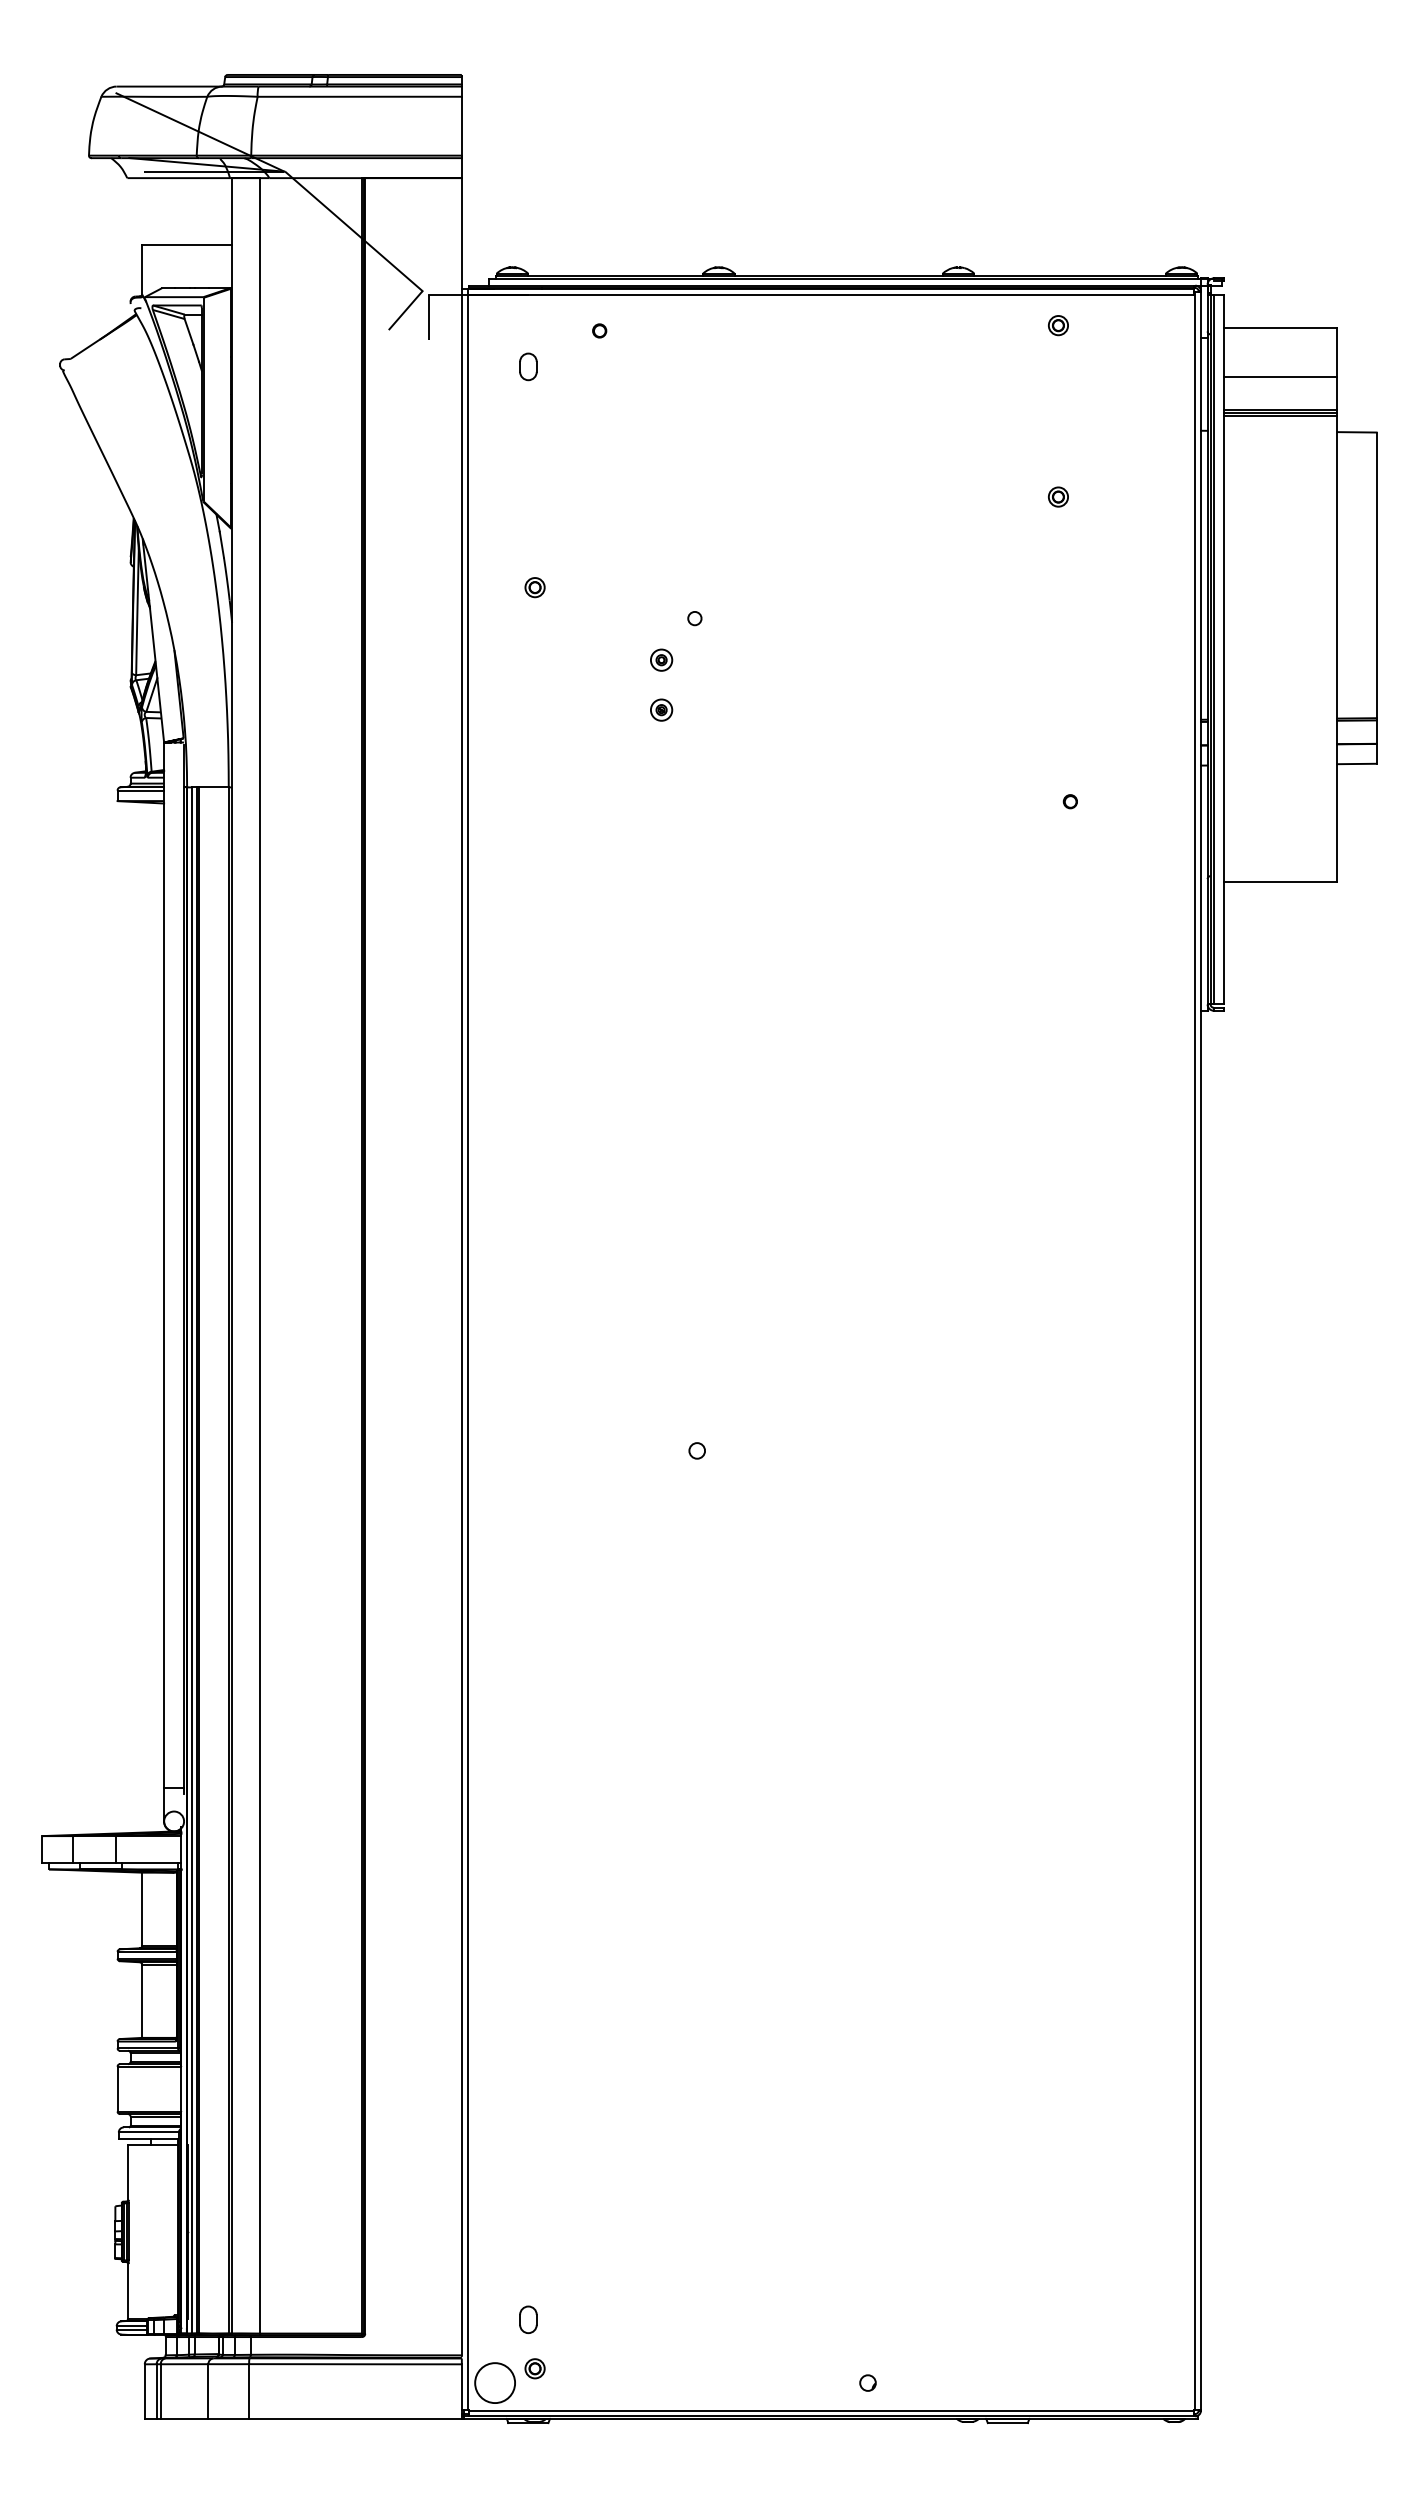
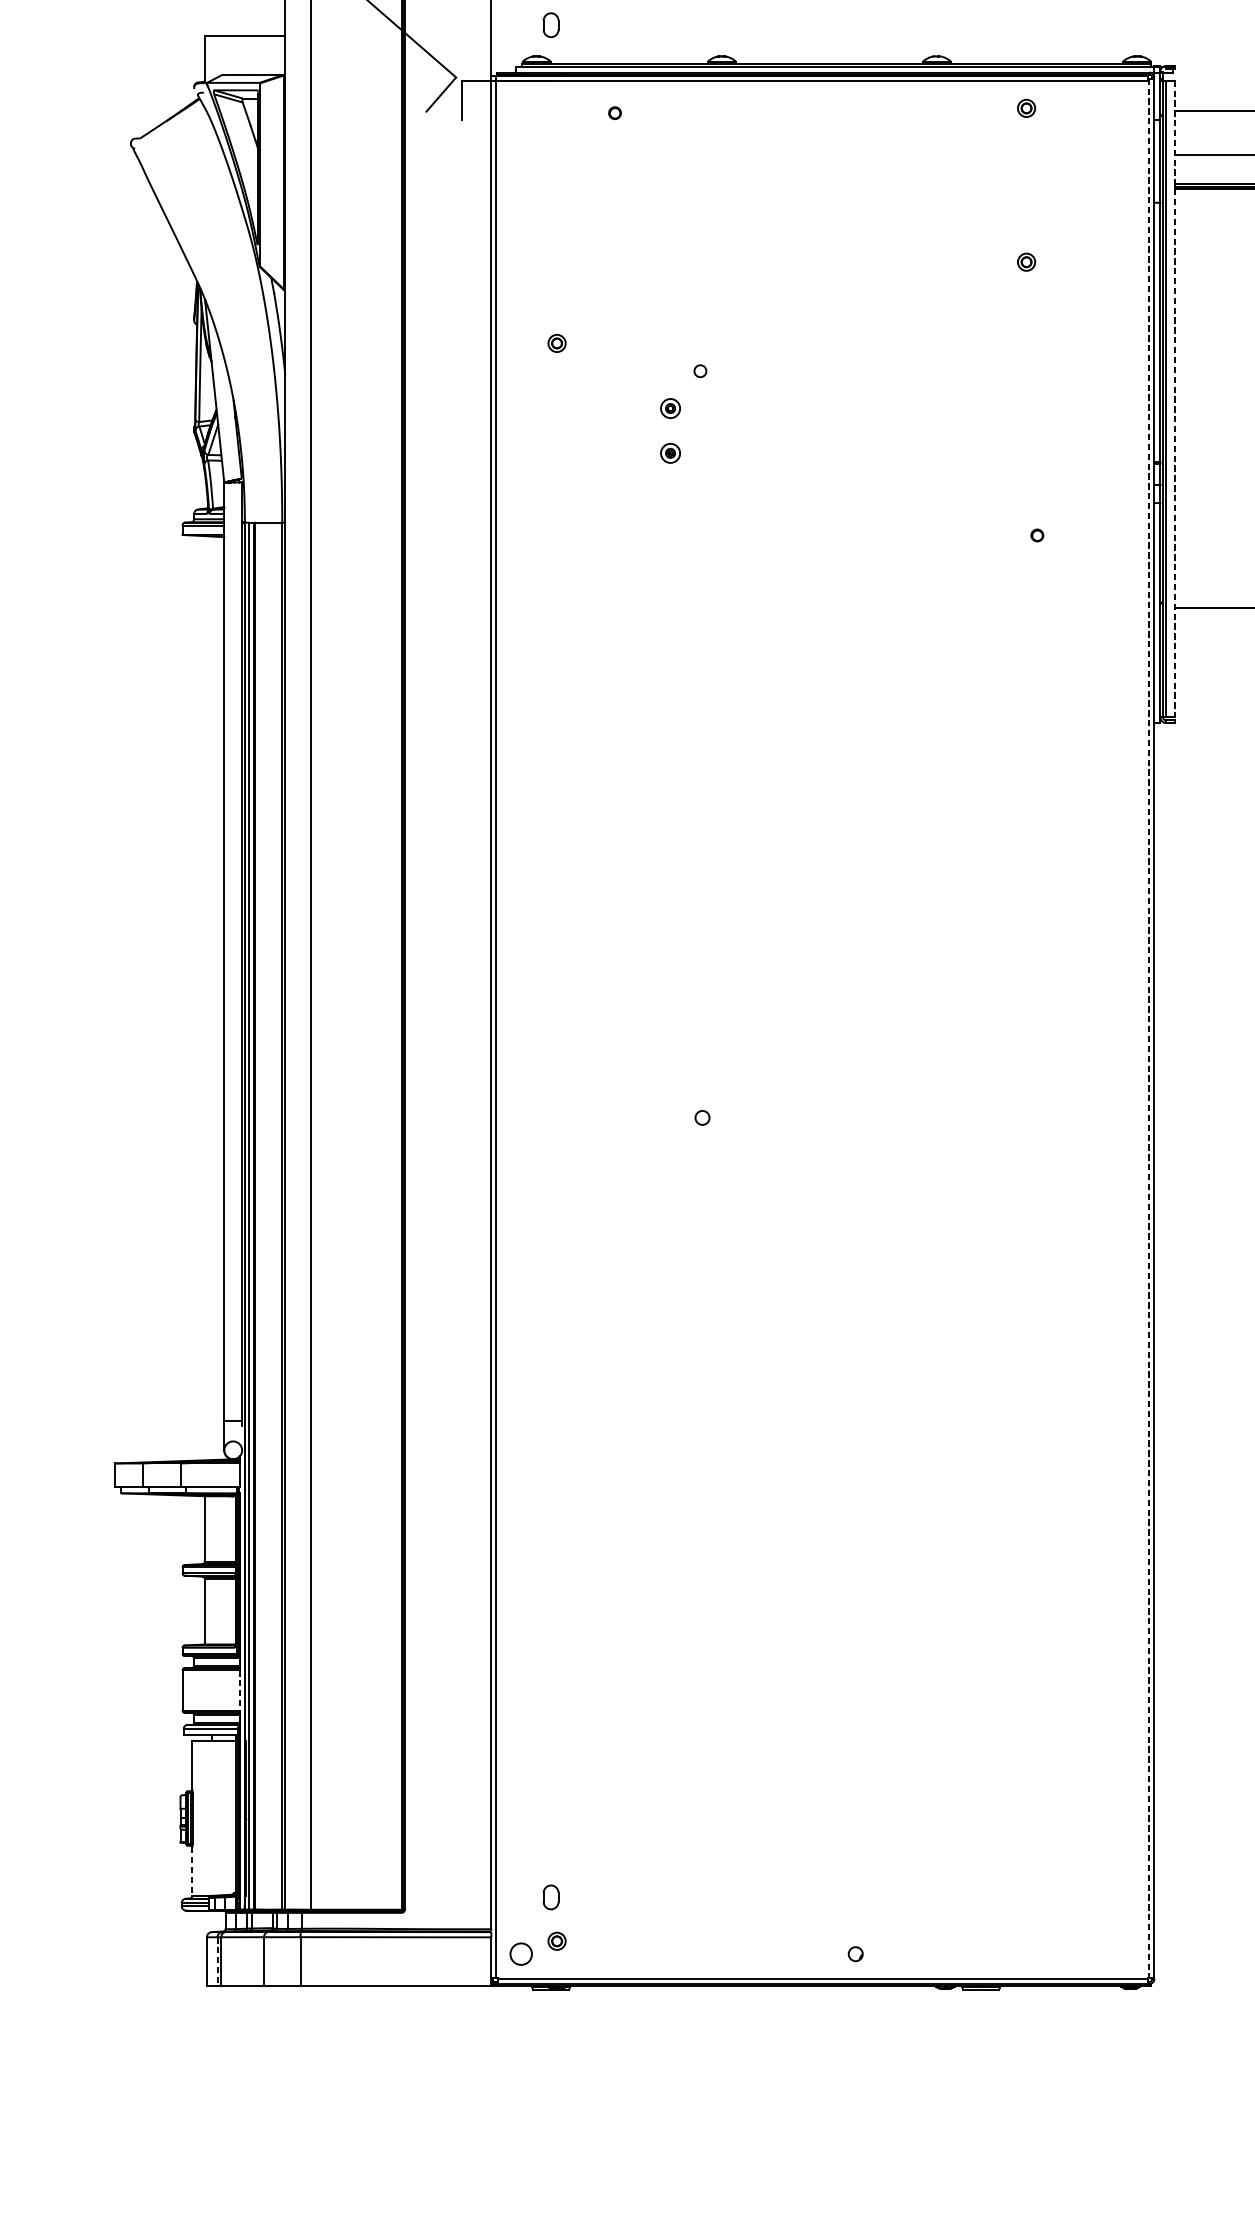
part: (528, 366) -> (551, 24), moved
line: (1224, 649) -> (1175, 398), solid -> dashed
line: (1195, 1351) -> (1149, 1028), solid -> dashed
line: (181, 2089) -> (239, 1690), solid -> dashed
line: (128, 2291) -> (192, 1872), solid -> dashed
circle: (495, 2383) -> (521, 1954), size x0.6
line: (156, 2391) -> (217, 1961), solid -> dashed

